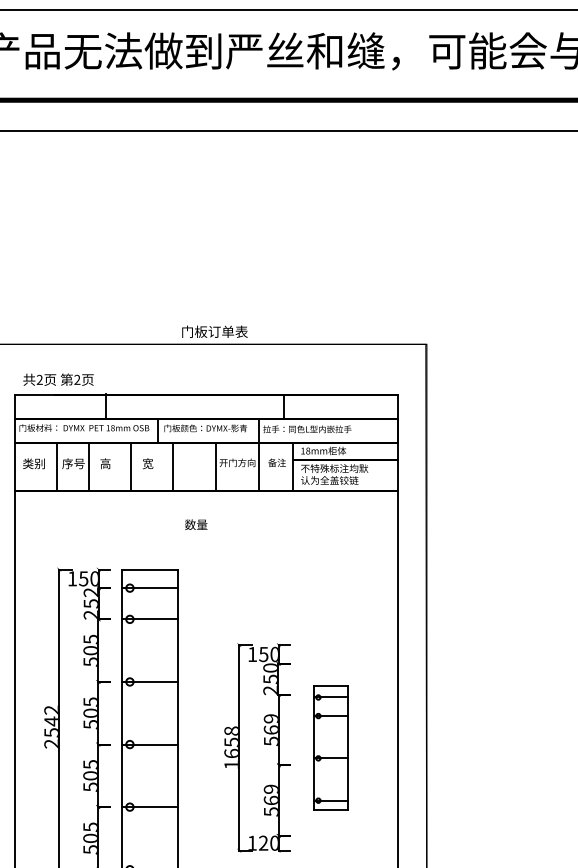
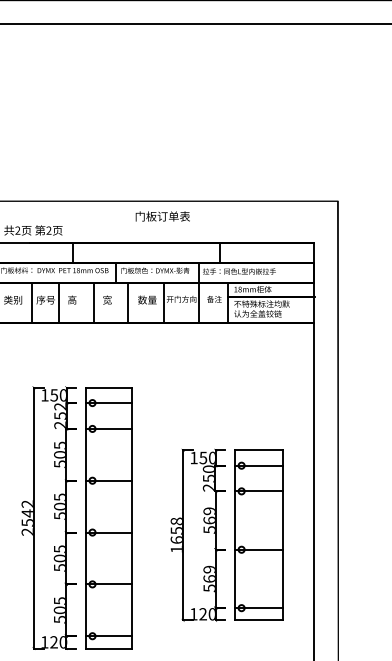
text: (214, 331) -> (162, 216), moved
text: (196, 524) -> (147, 299), moved
part: (330, 747) -> (258, 535), size x1.67

